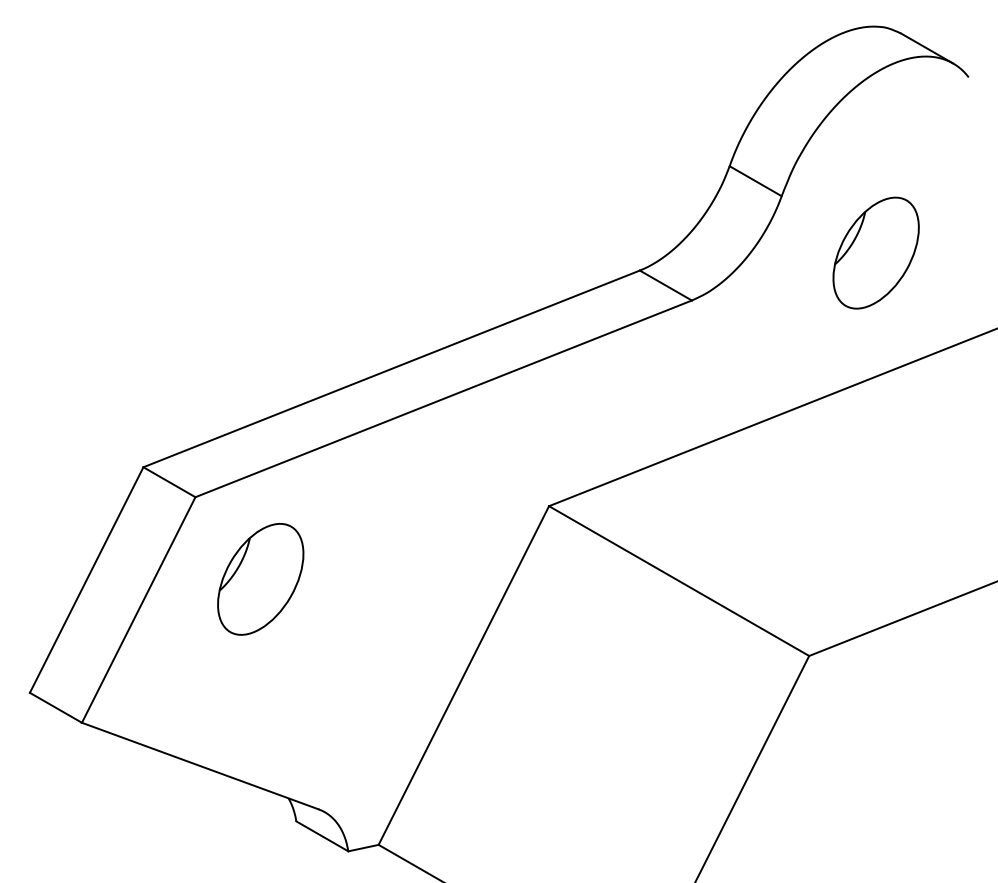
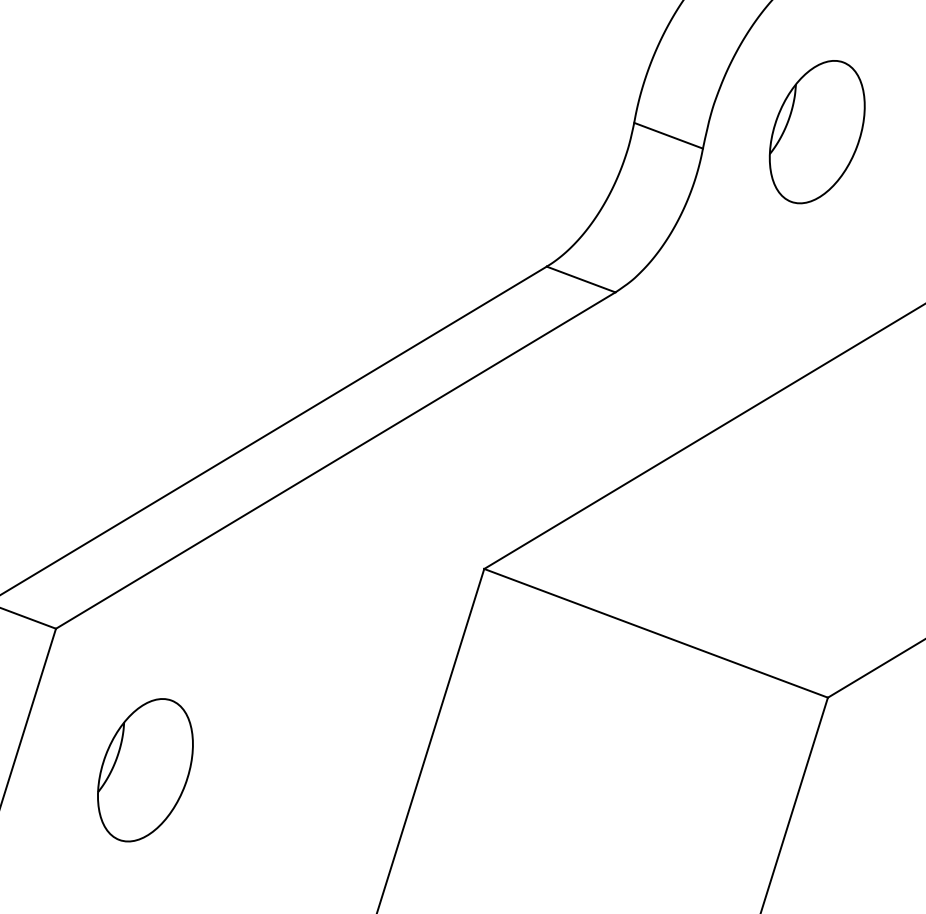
part: (875, 252) -> (816, 131), moved
part: (260, 579) -> (145, 770), moved

